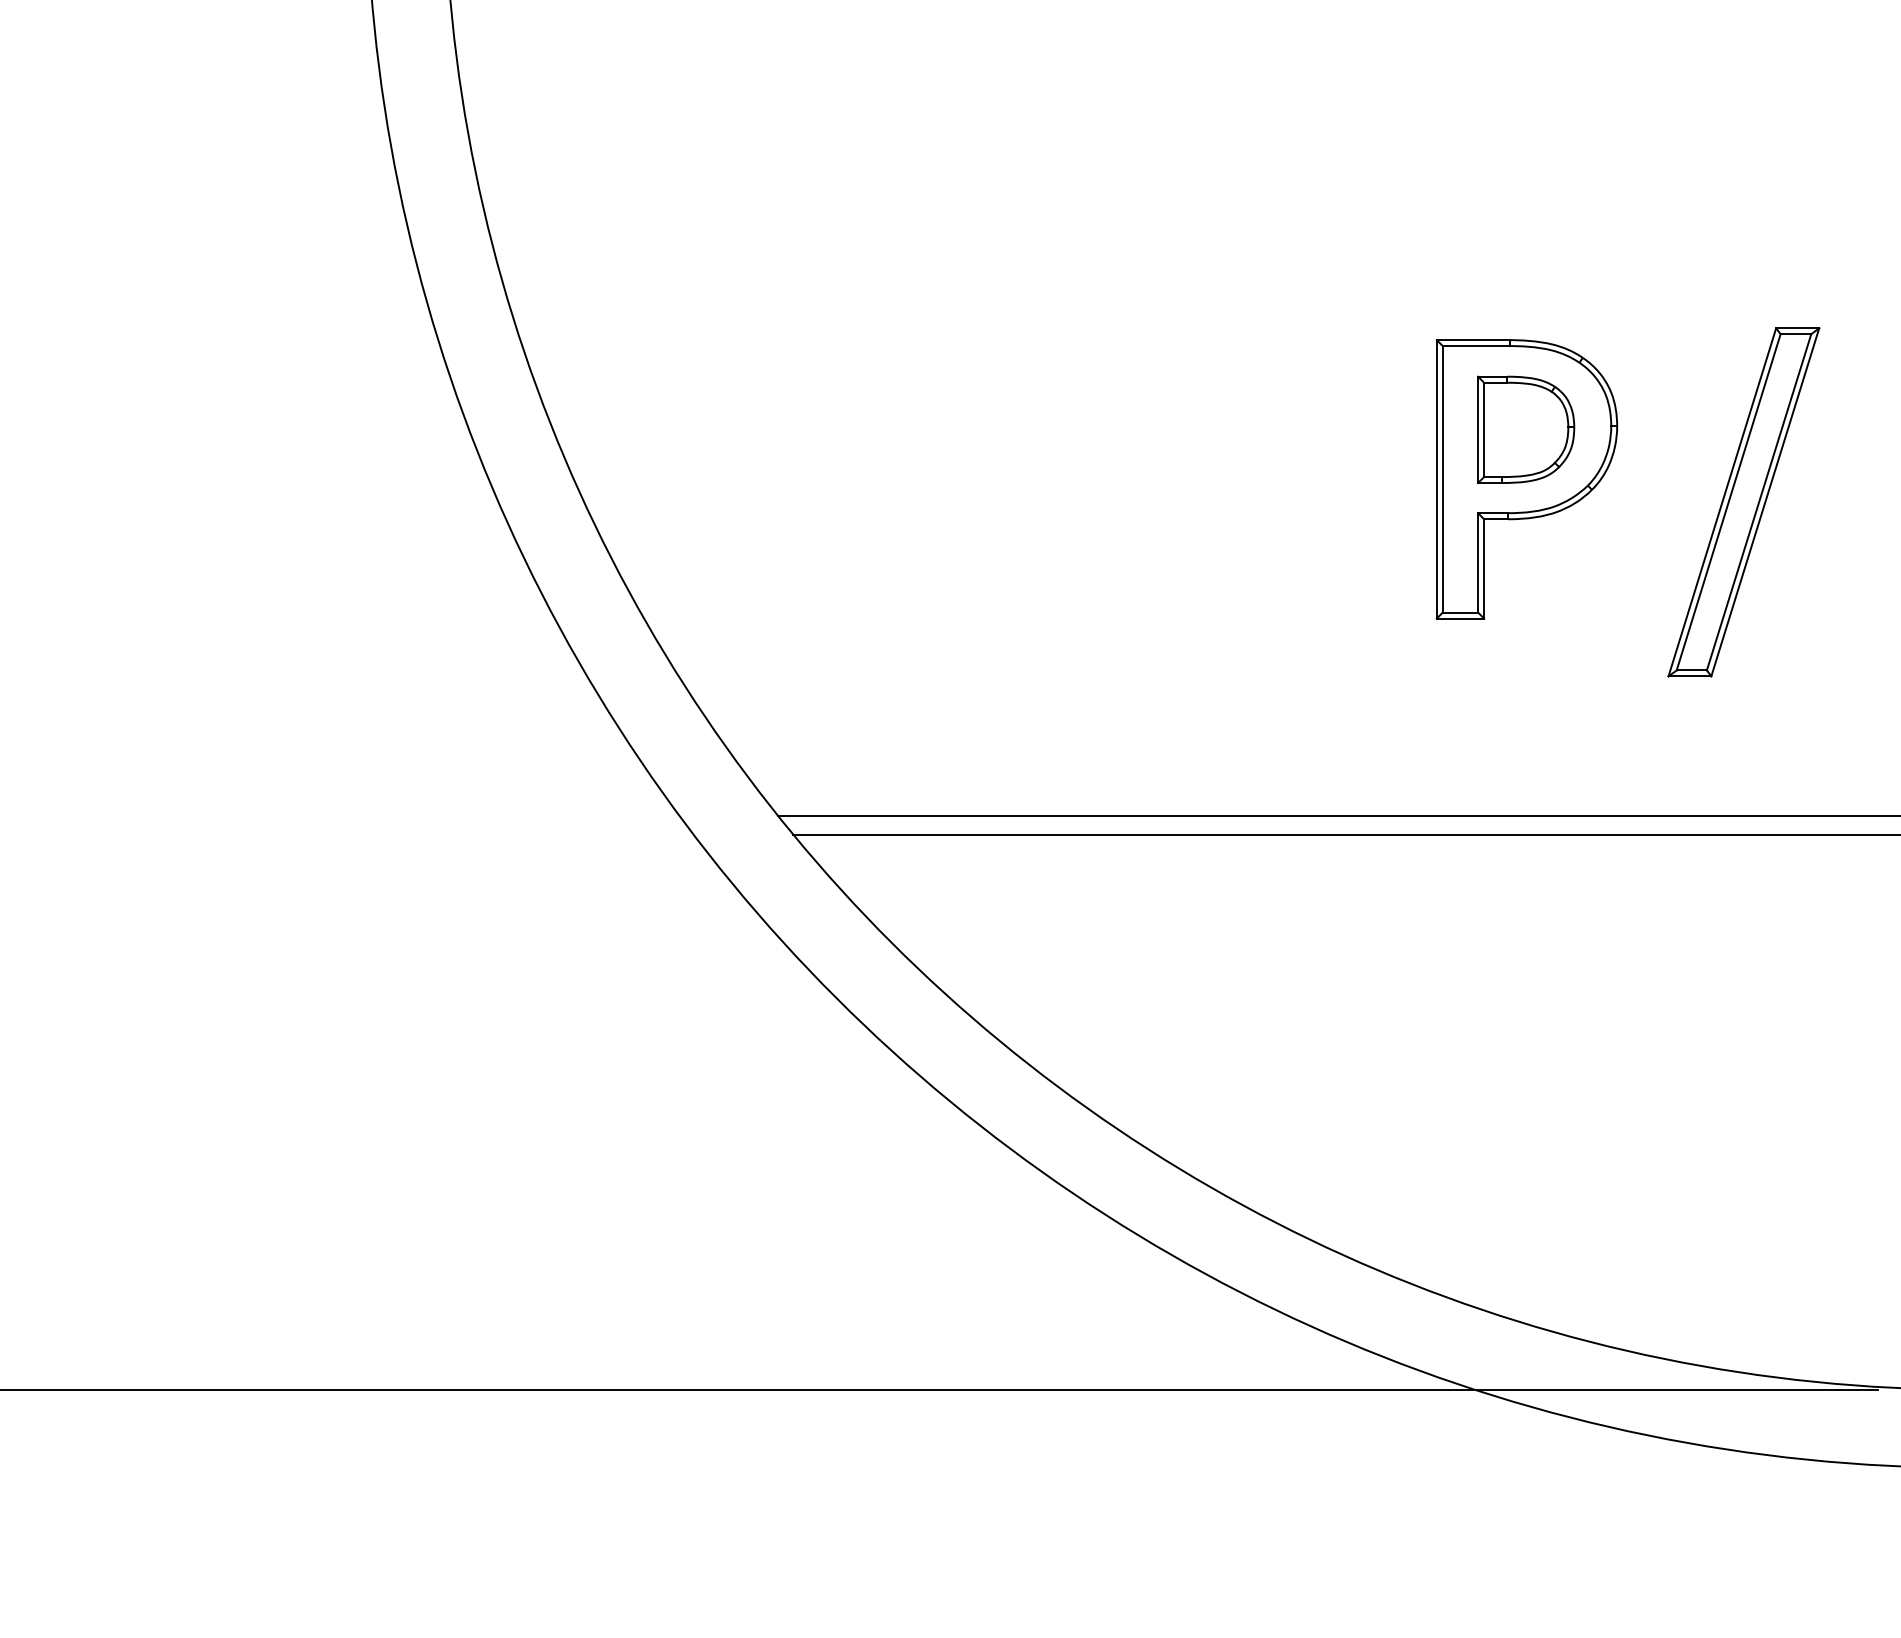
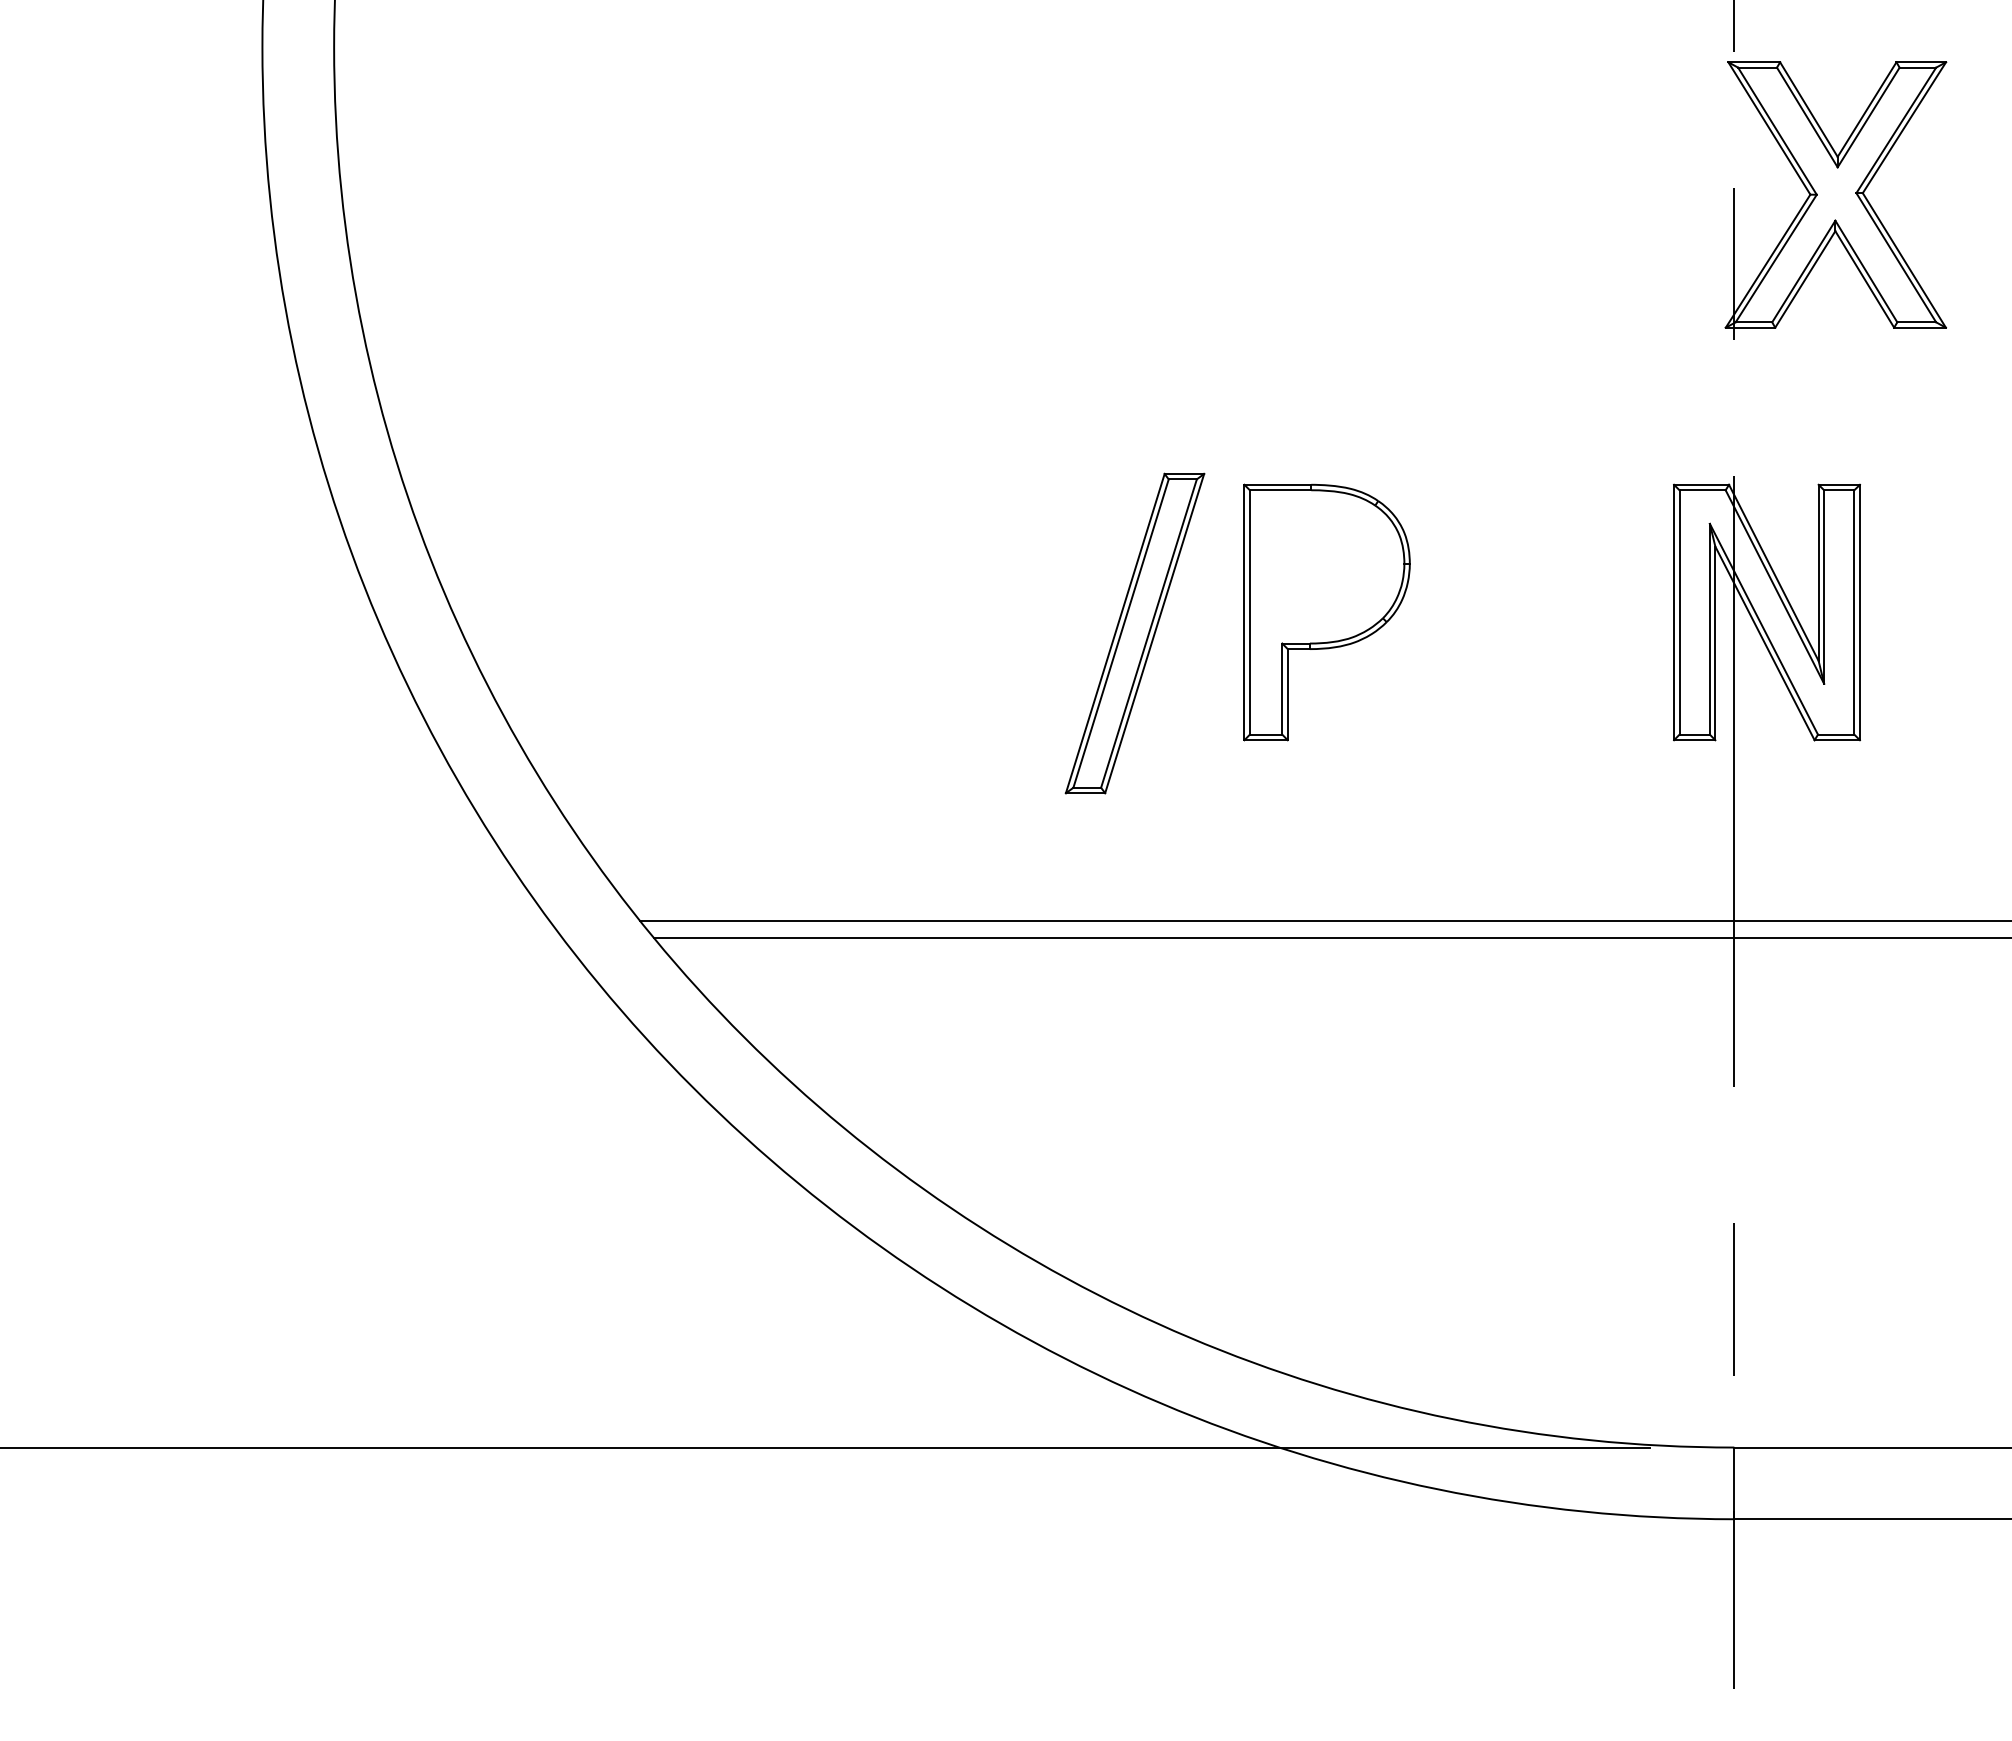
part: (1526, 429) -> (1326, 566), removed
part: (1743, 502) -> (1134, 633), moved

